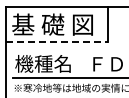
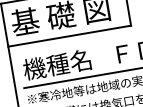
line: (57, 42) -> (70, 36), dashed -> solid

